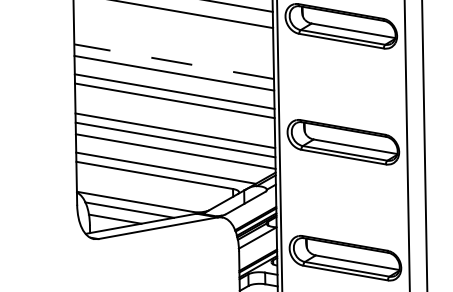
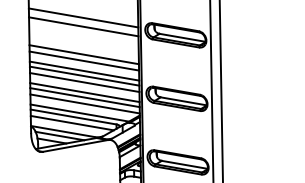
line: (174, 61) -> (84, 54), dashed -> solid
line: (174, 112) -> (84, 82), added
line: (150, 185) -> (71, 122), added

